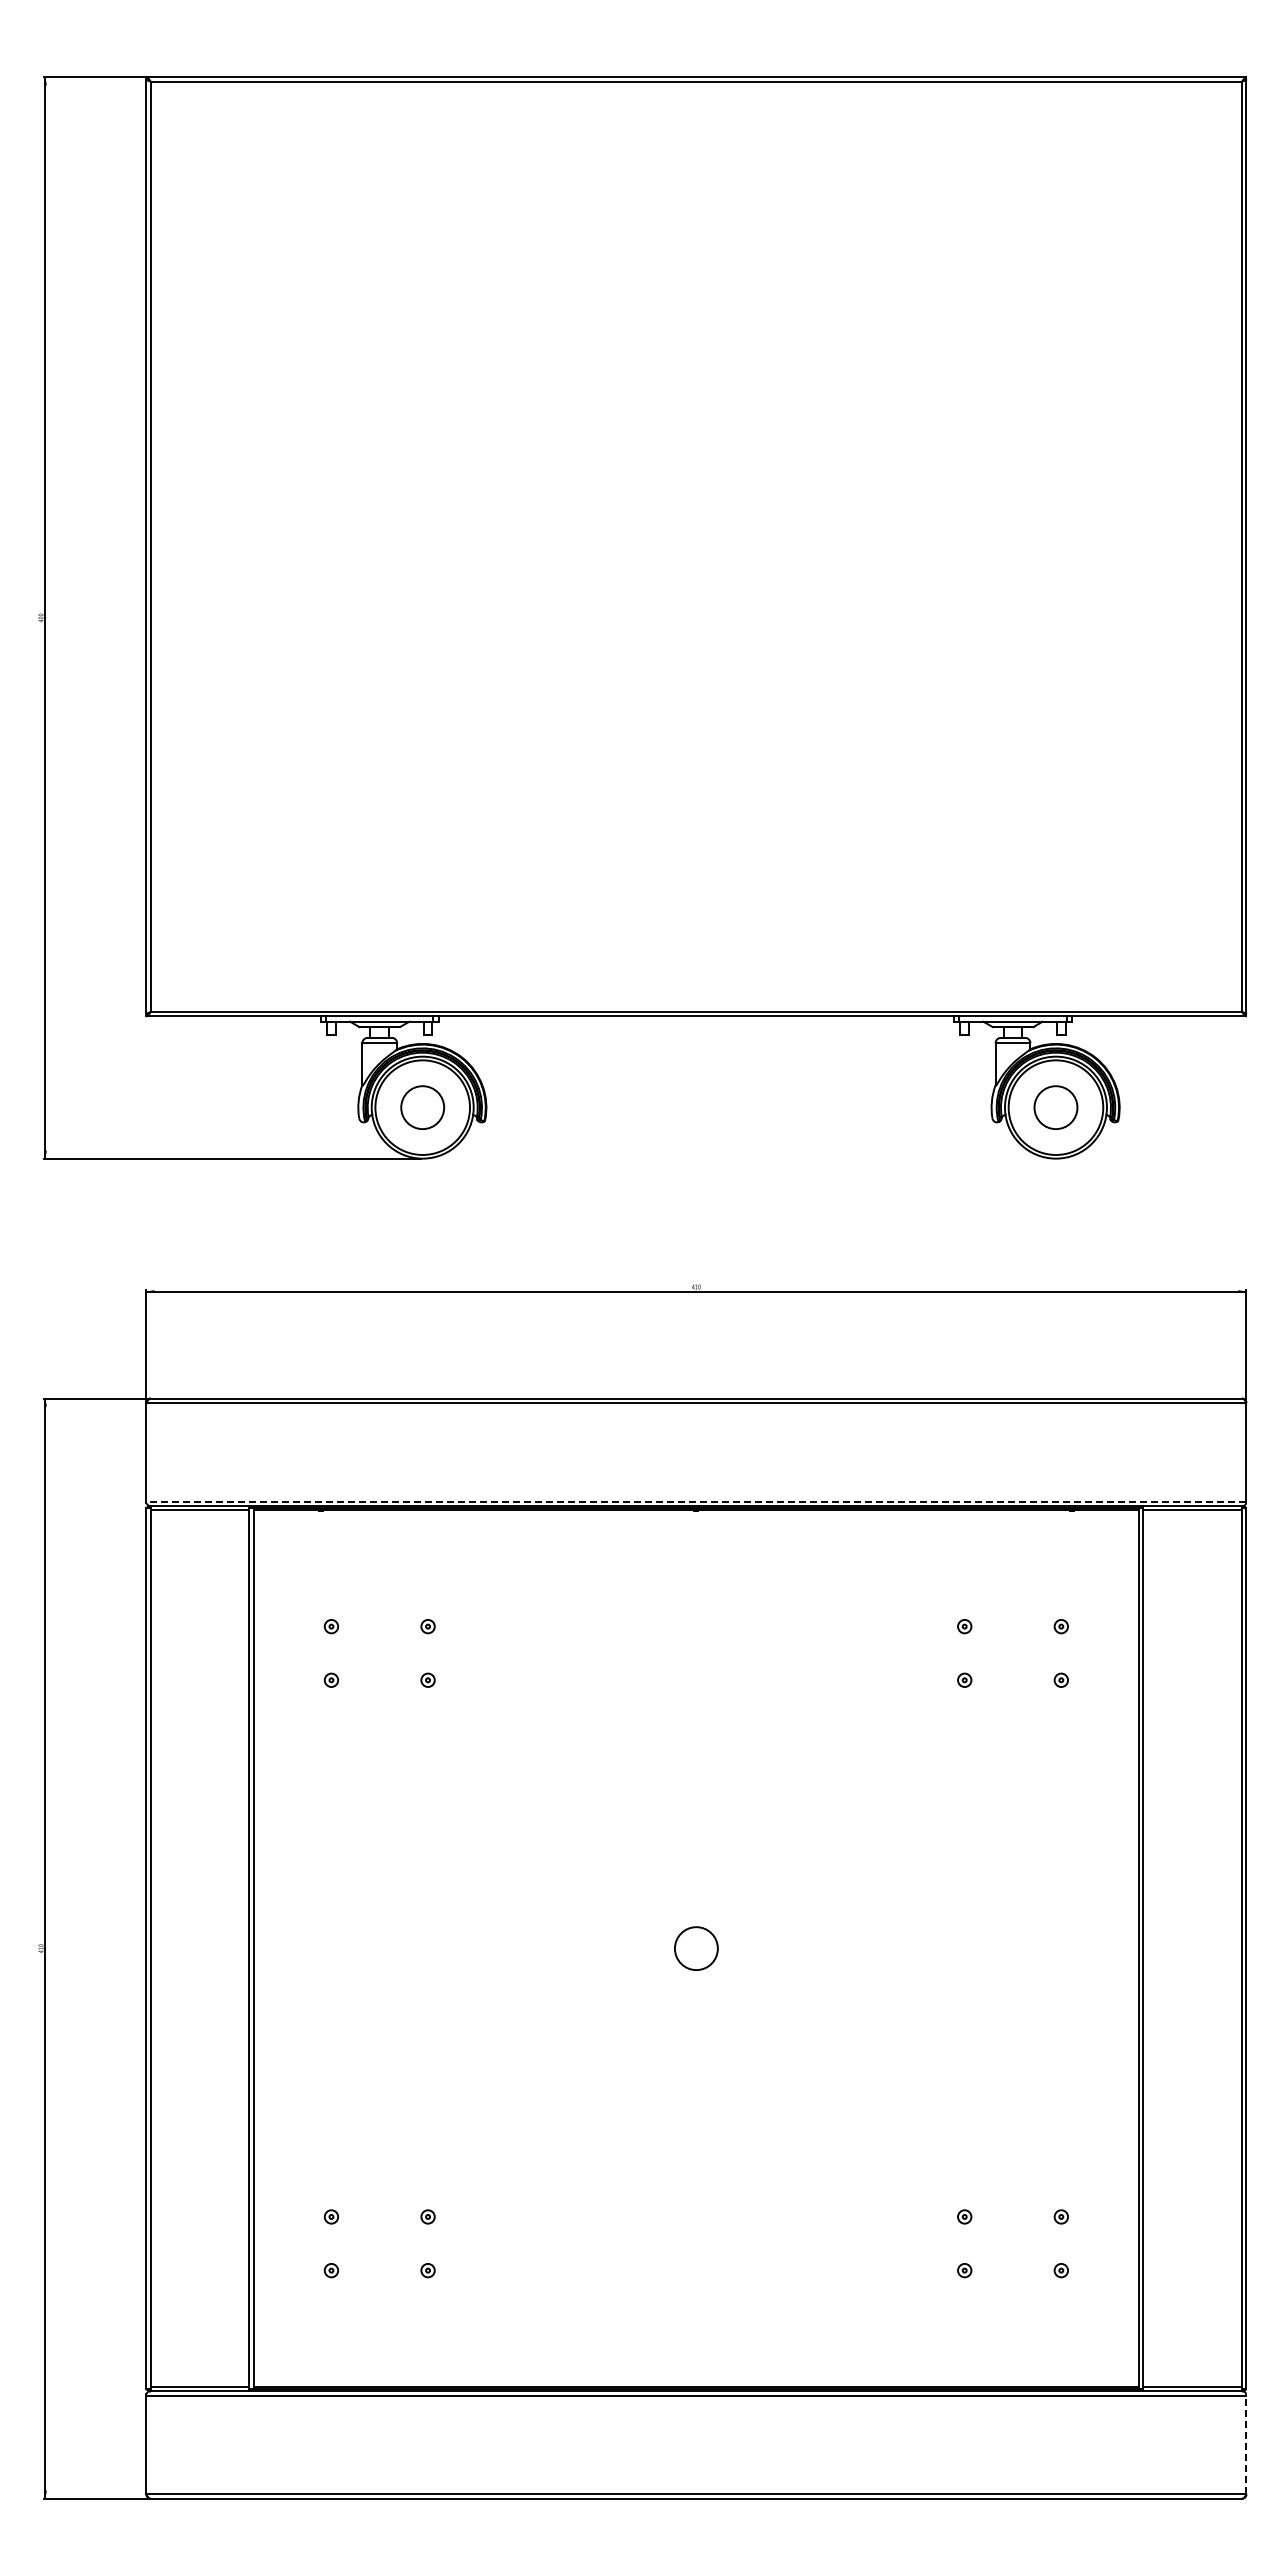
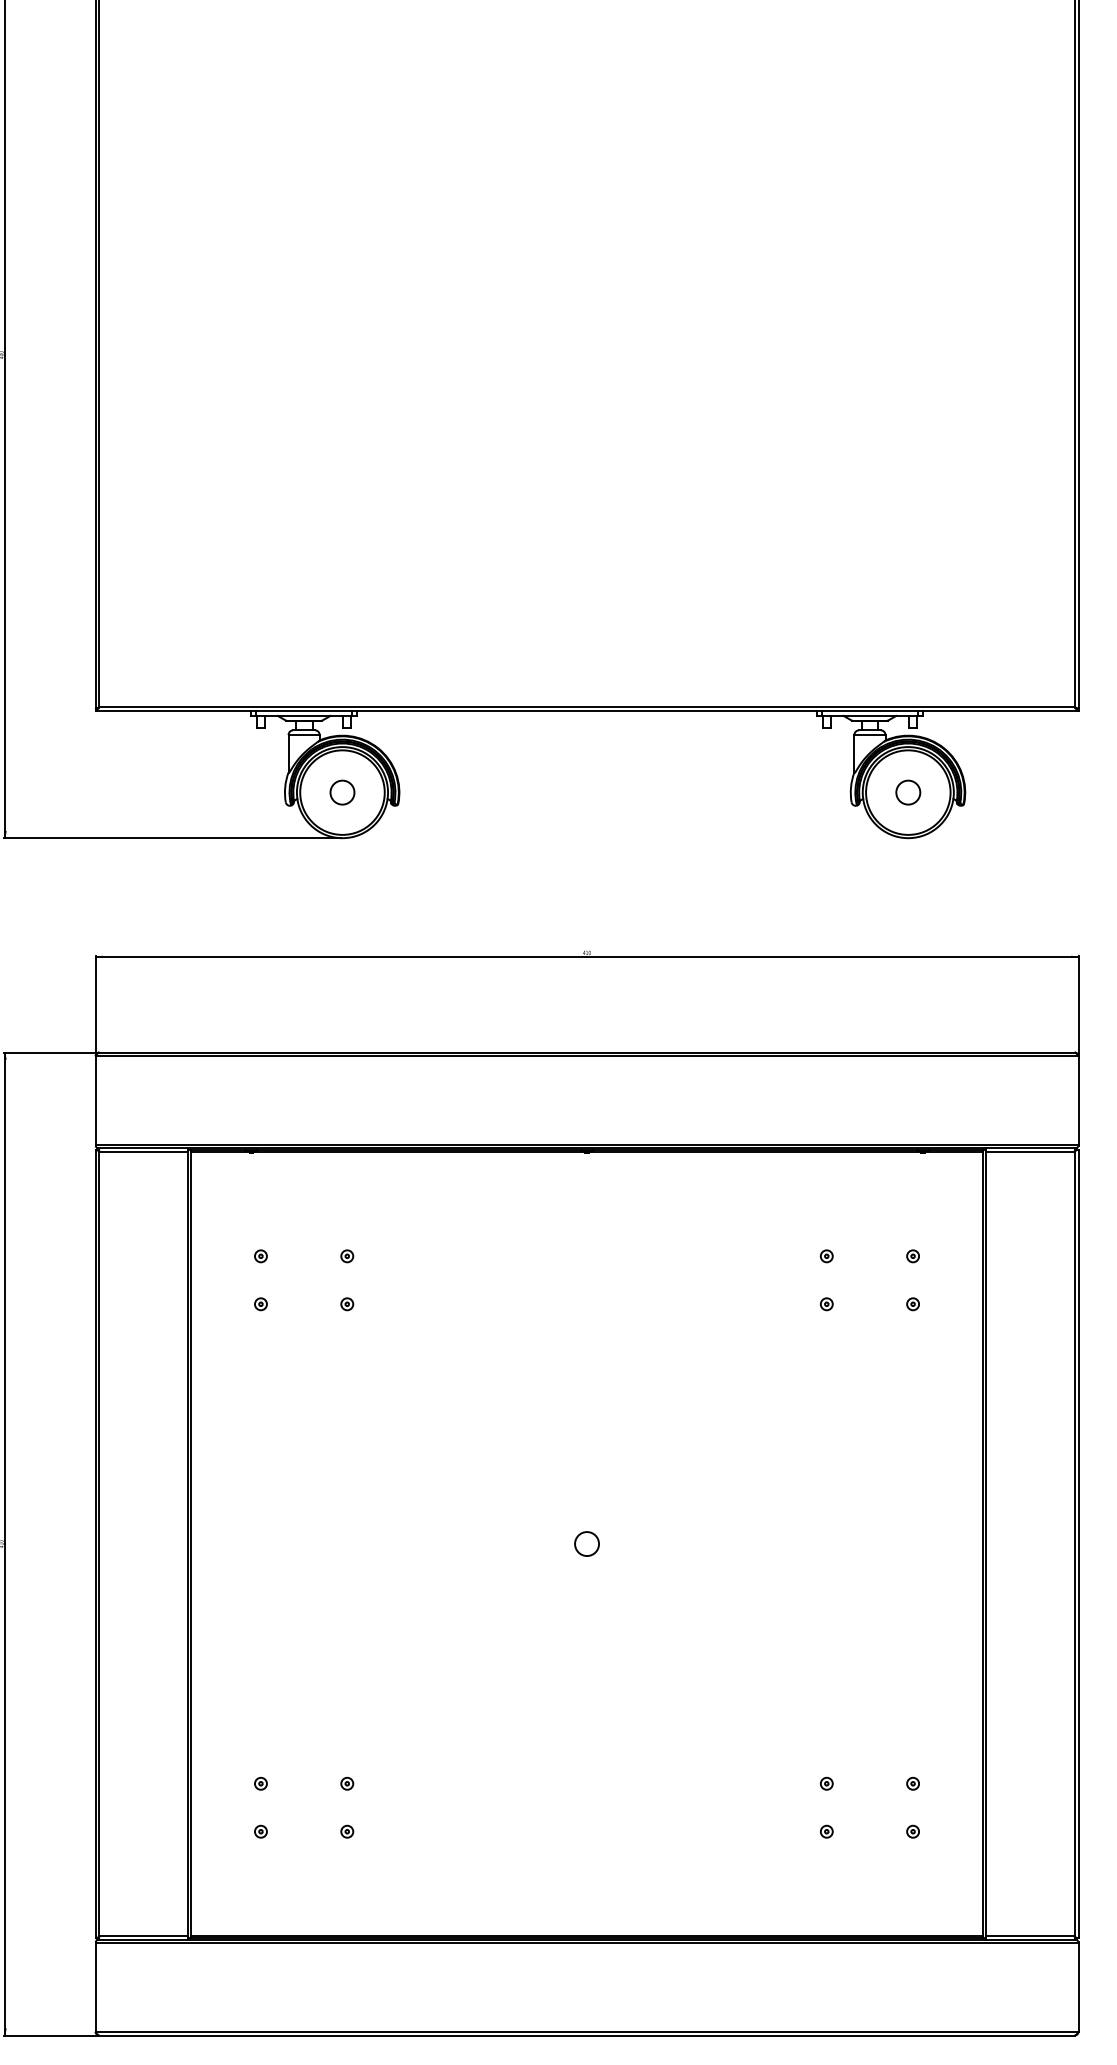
circle: (422, 1107) -> (342, 792), size x0.62
circle: (1055, 1107) -> (907, 792), size x0.62
line: (695, 1501) -> (586, 1144), dashed -> solid
circle: (695, 1948) -> (586, 1543), size x0.62
line: (1246, 2443) -> (1078, 1986), dashed -> solid

